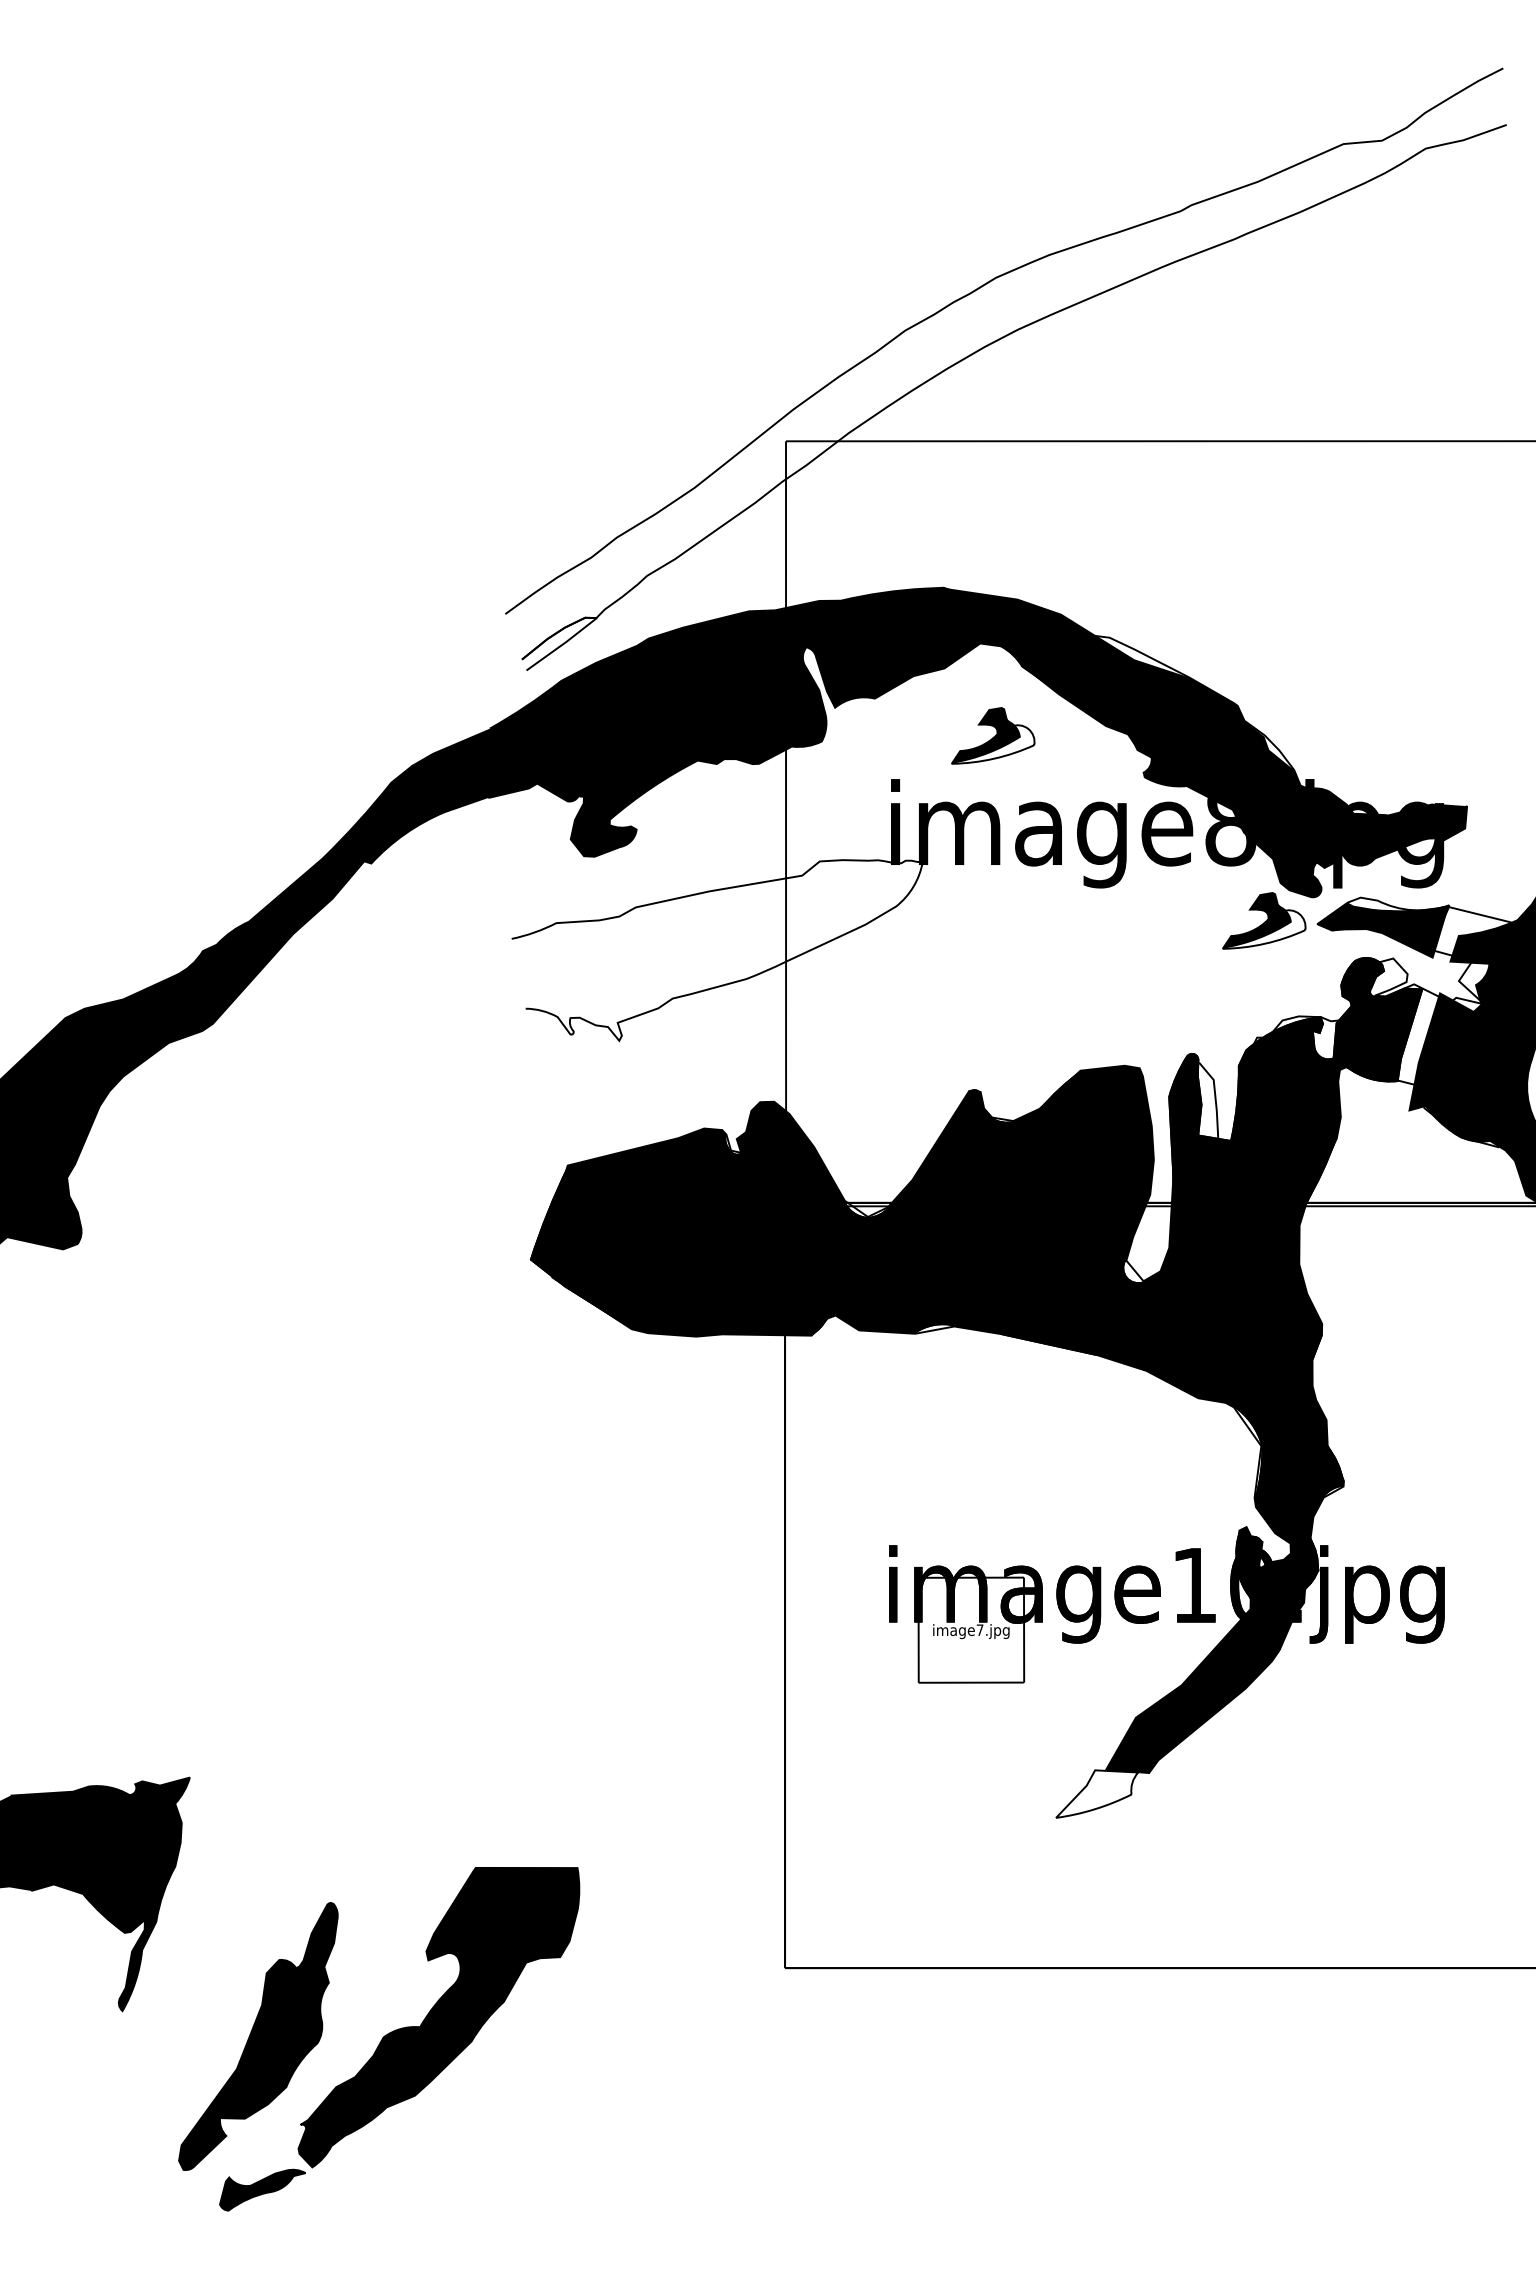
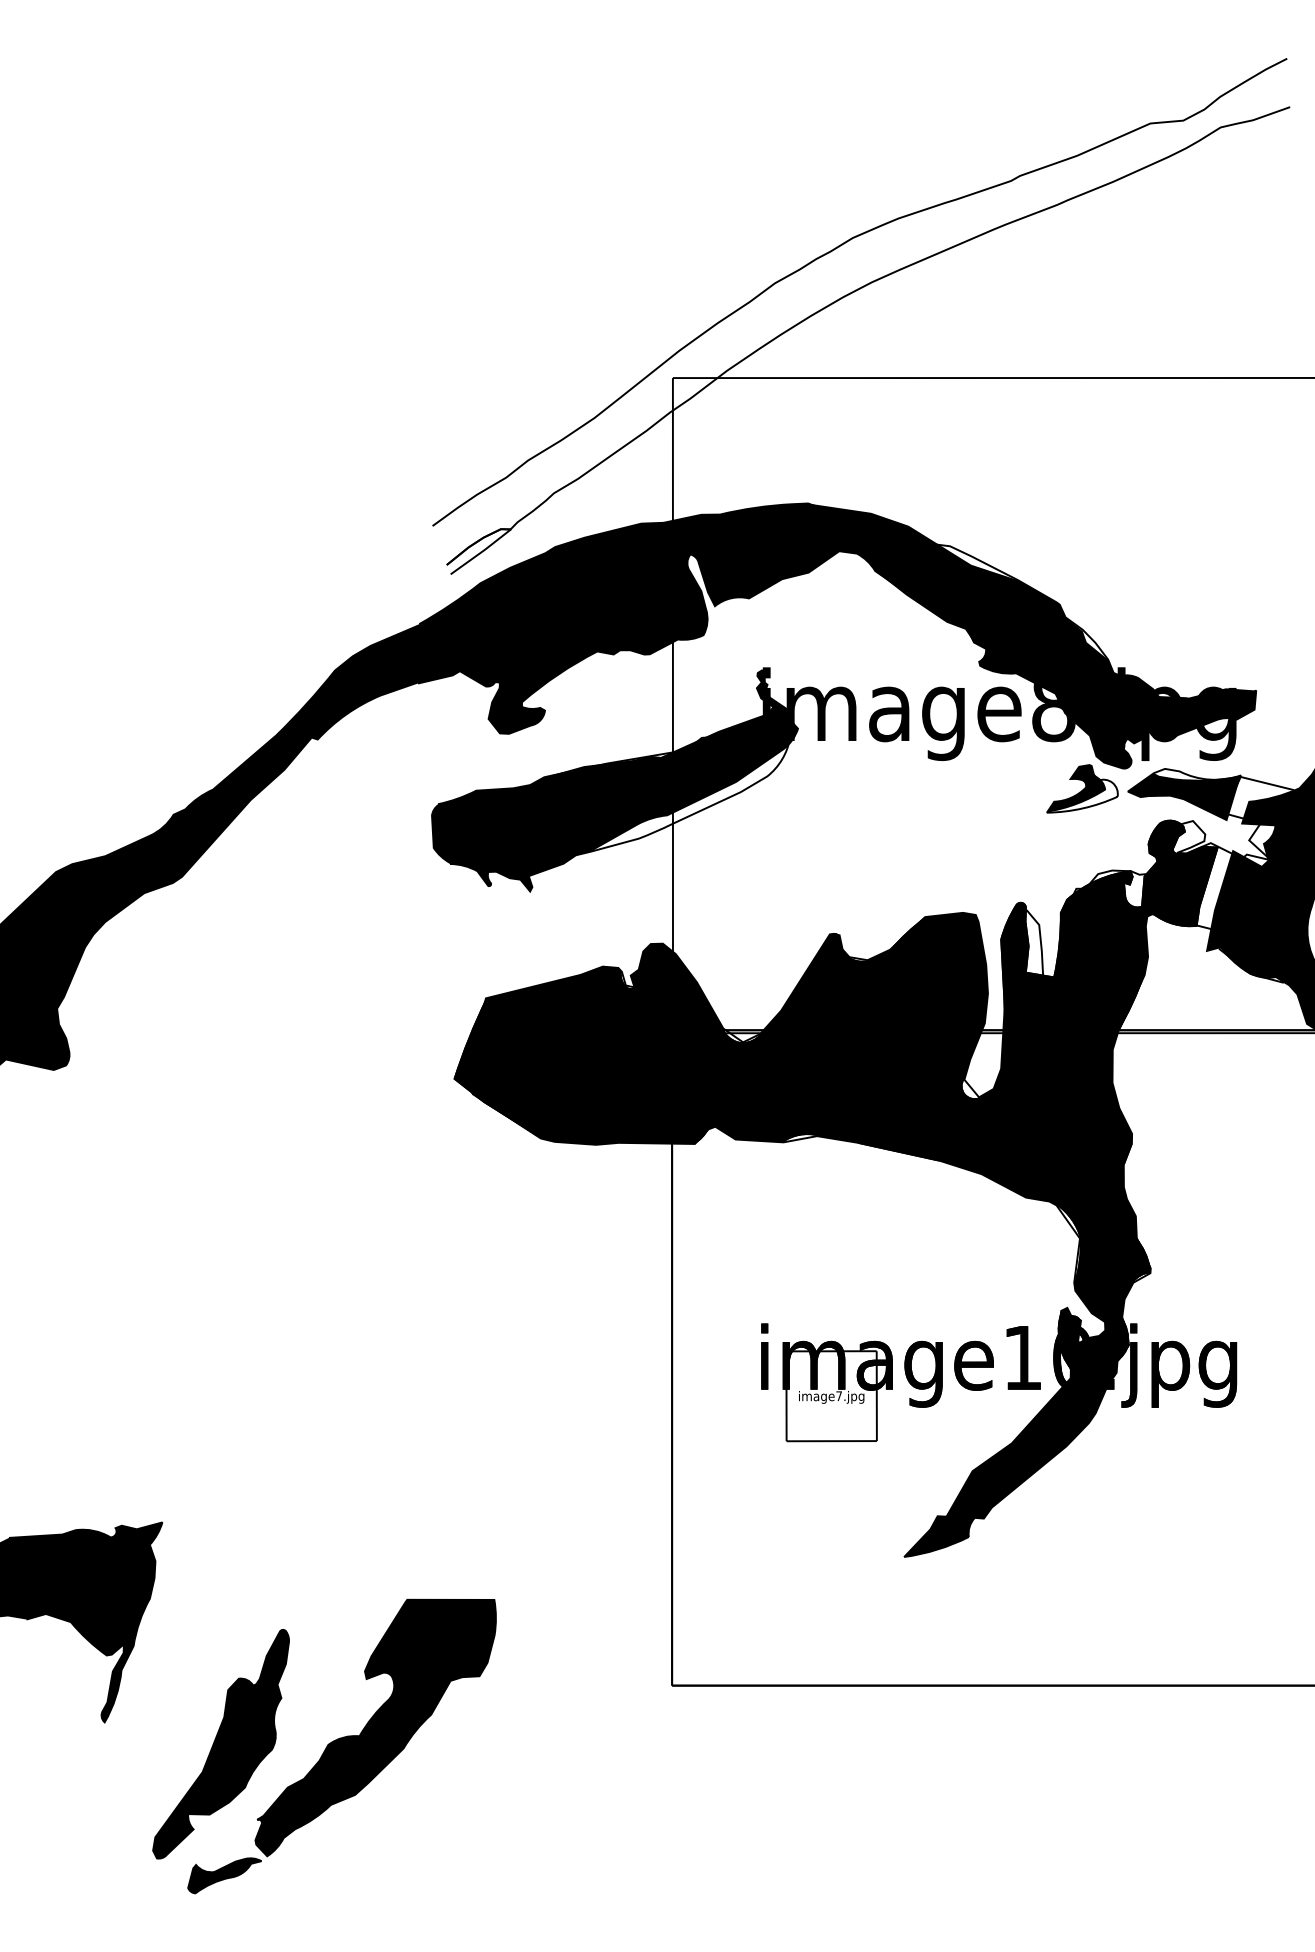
part: (993, 735) -> (850, 630), removed
fill: (718, 910) -> (615, 779), added
fill: (1097, 1793) -> (939, 1536), added

